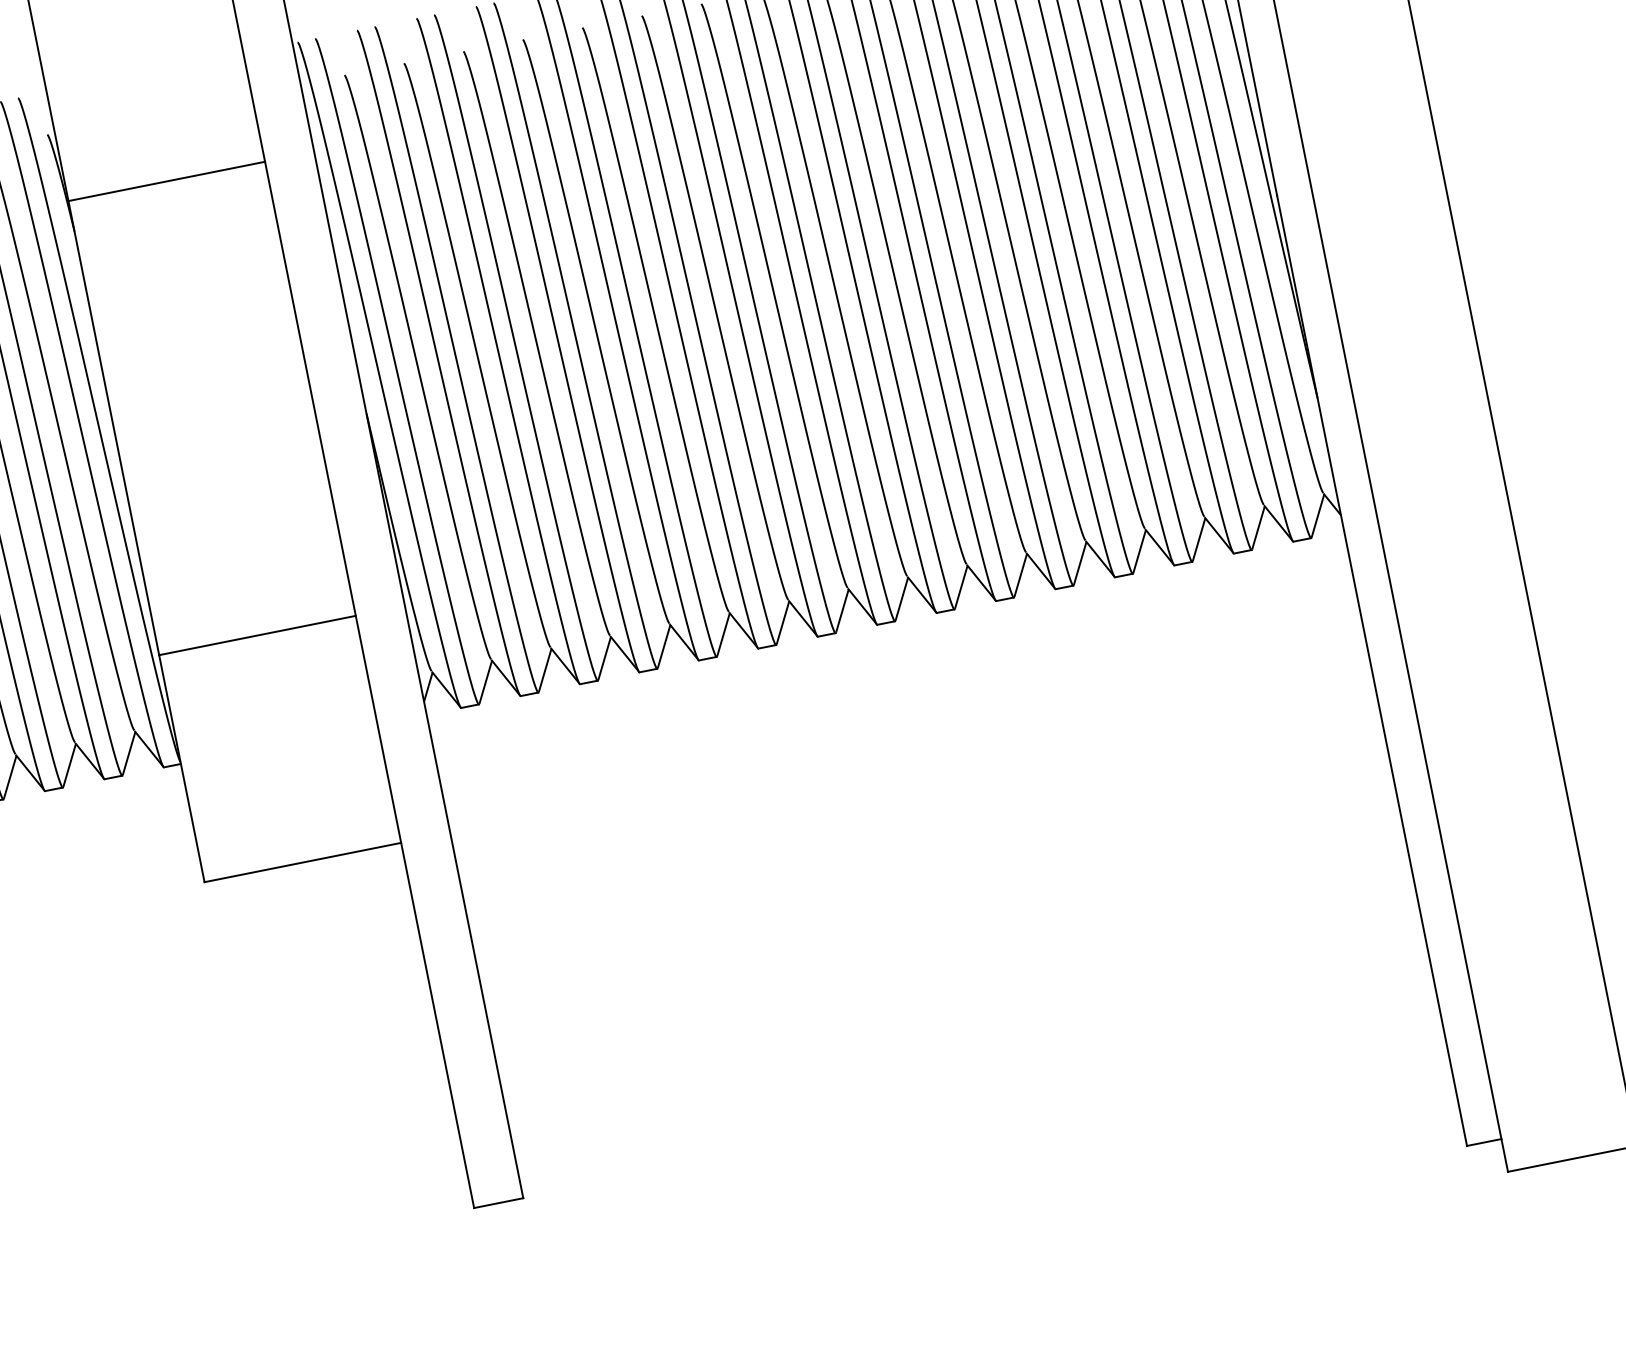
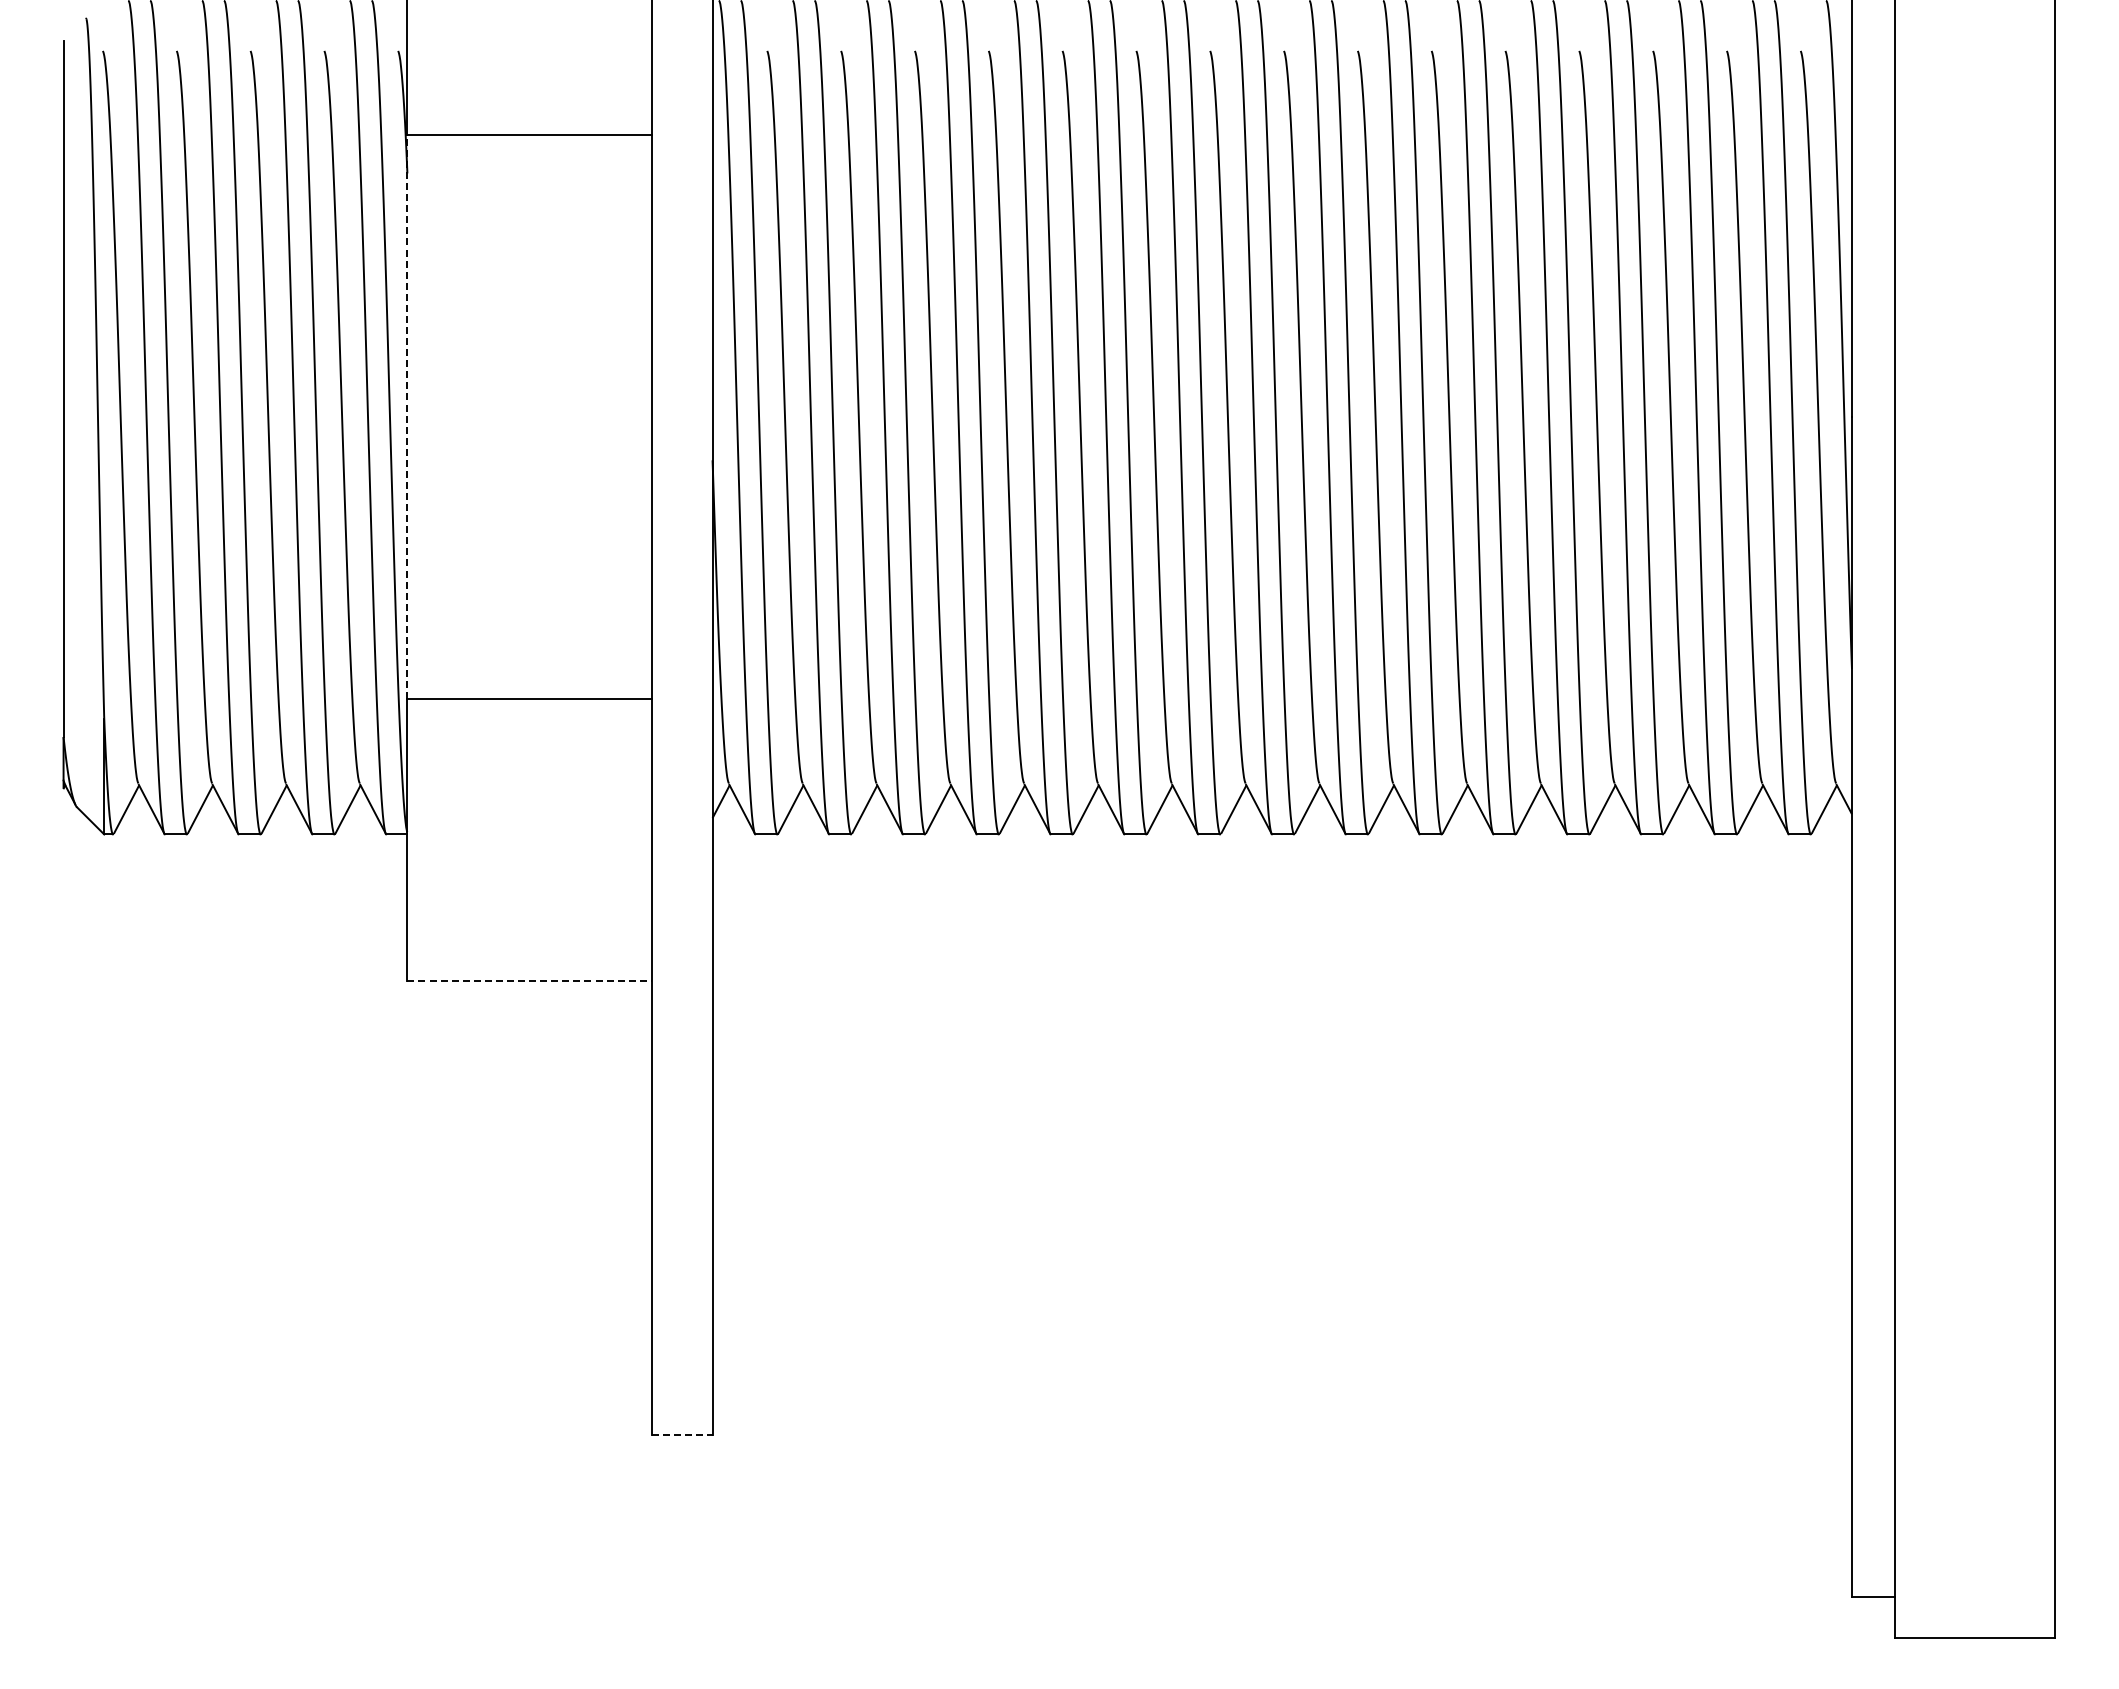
line: (113, 428) -> (407, 417), solid -> dashed
line: (302, 862) -> (529, 981), solid -> dashed
line: (499, 1202) -> (682, 1434), solid -> dashed

